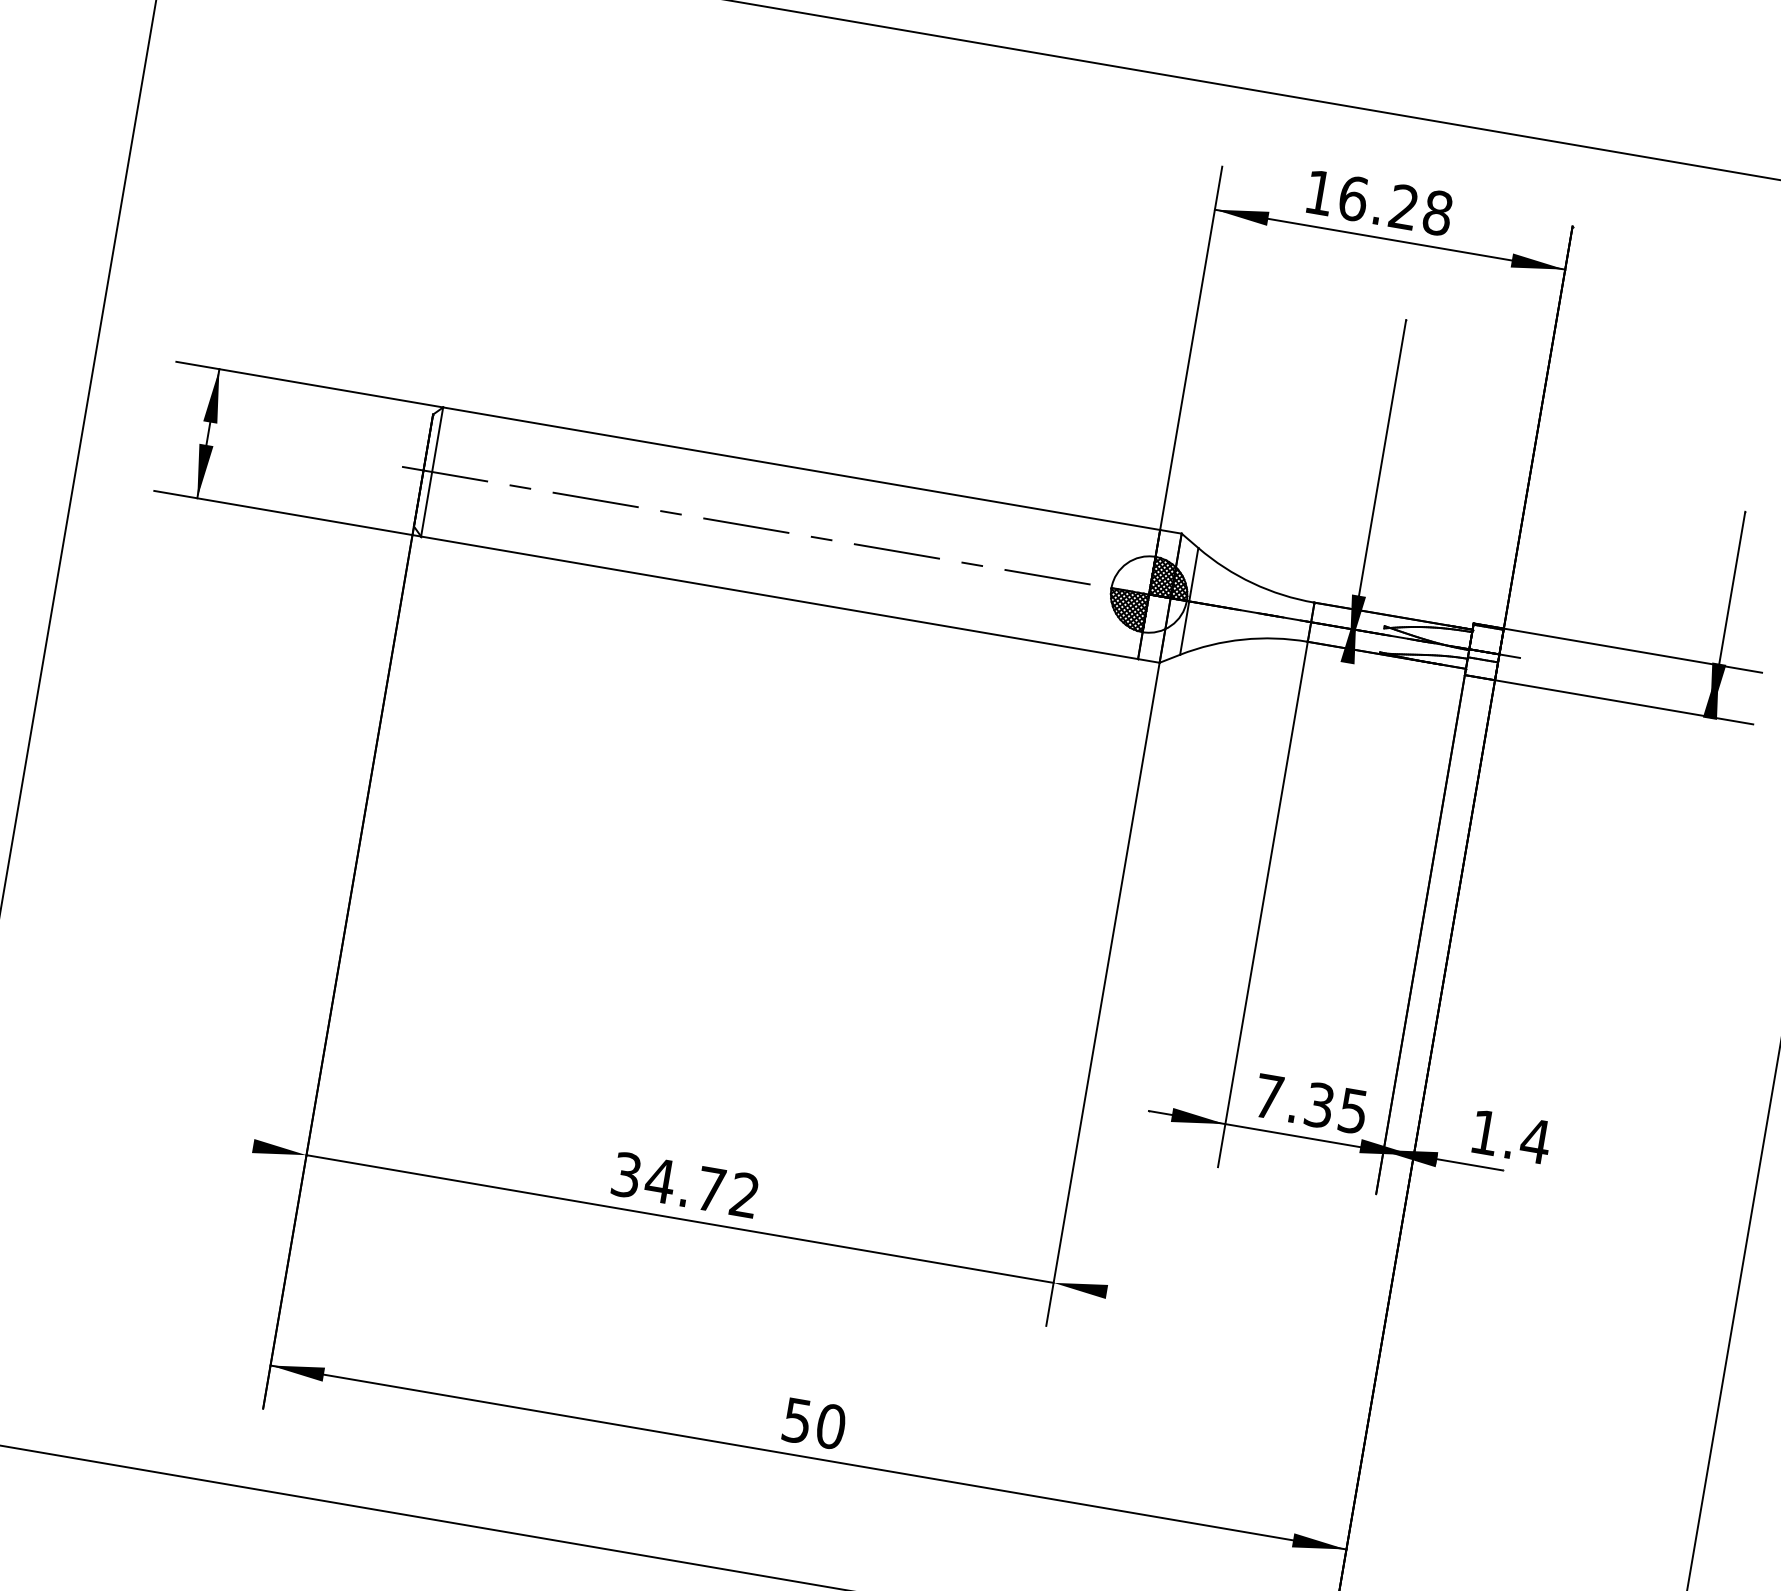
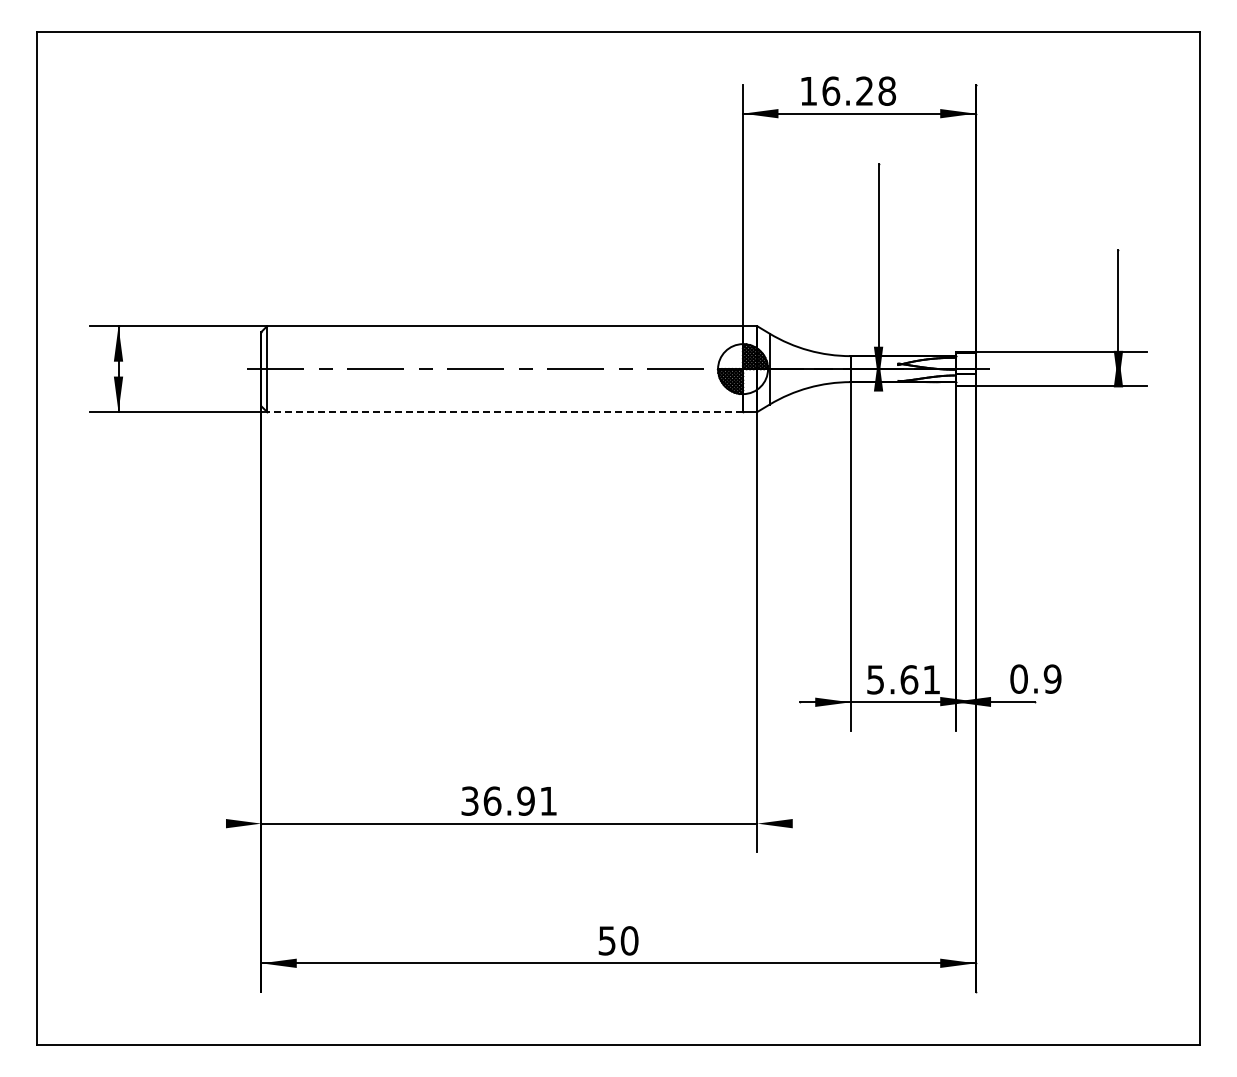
line: (780, 597) -> (505, 411), solid -> dashed
text: (1310, 1103) -> (903, 679), 7.35 -> 5.61
text: (1509, 1135) -> (1035, 678), 1.4 -> 0.9
text: (701, 1186) -> (519, 800), 34.72 -> 36.91

